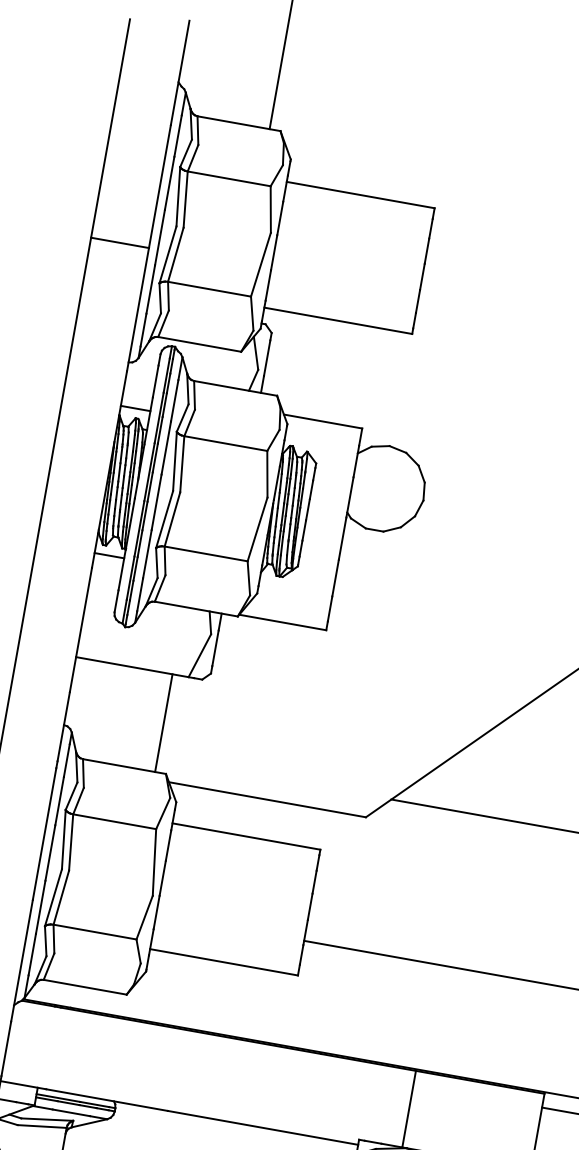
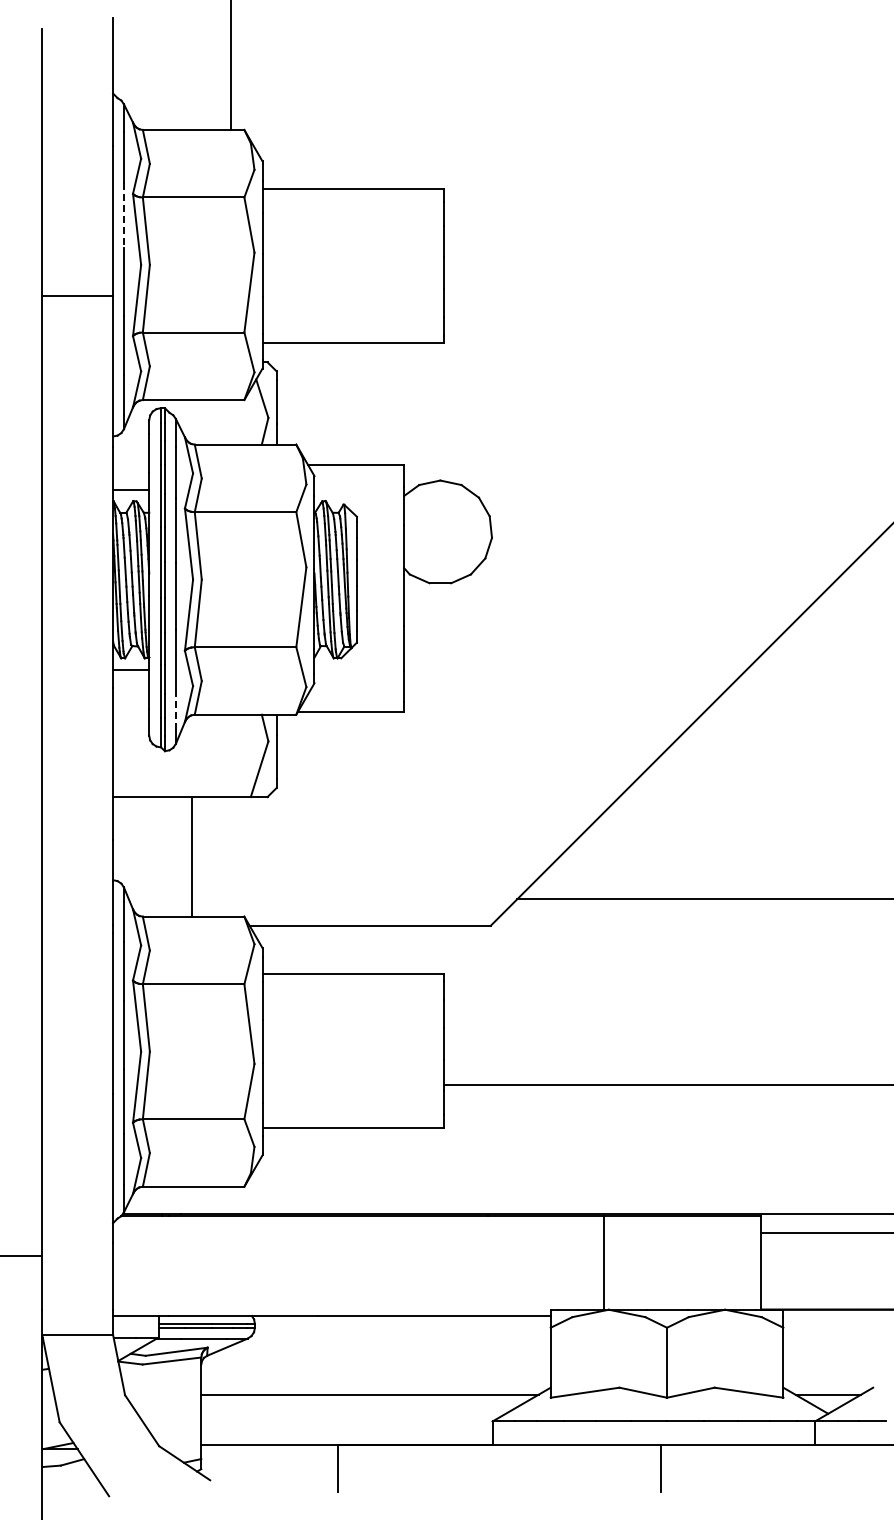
line: (169, 183) -> (123, 215), solid -> dashed
line: (139, 594) -> (175, 709), solid -> dashed
line: (164, 722) -> (192, 856), moved

